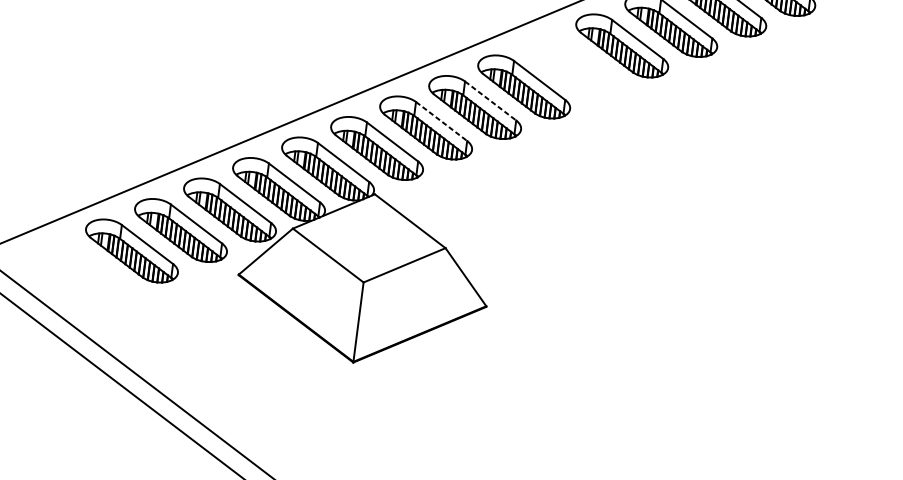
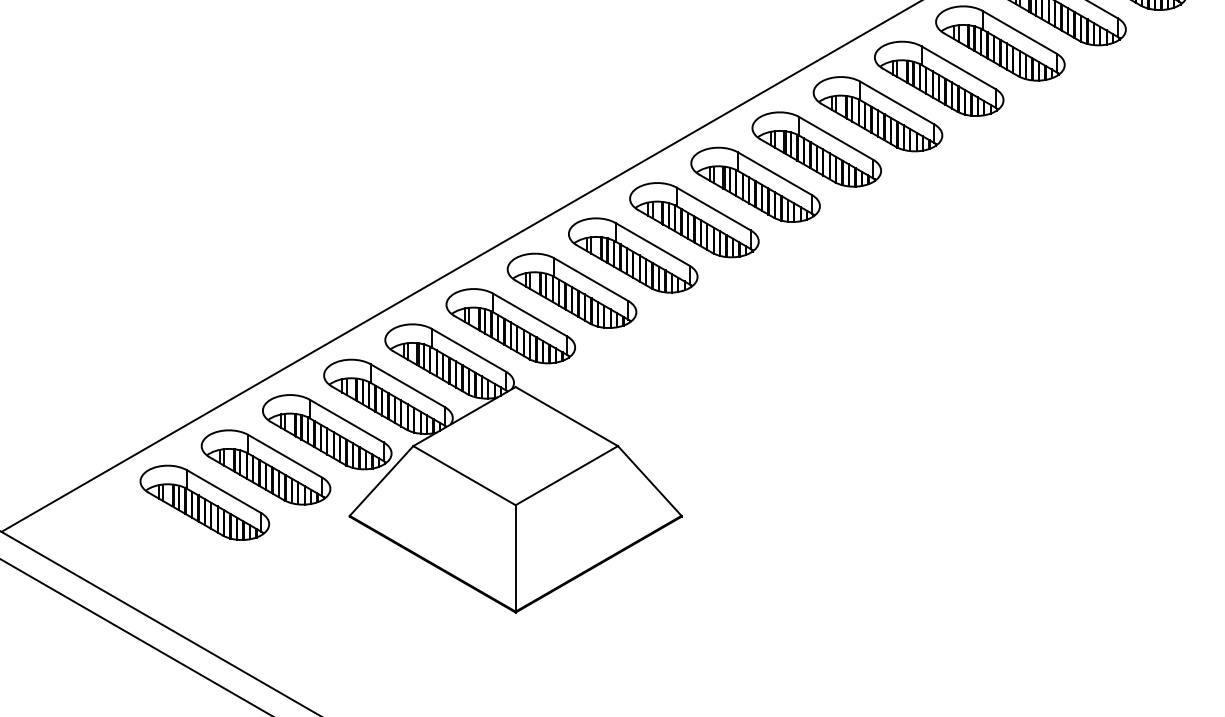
part: (573, 66) -> (755, 184), added
line: (490, 101) -> (652, 244), dashed -> solid
line: (441, 121) -> (591, 279), dashed -> solid

